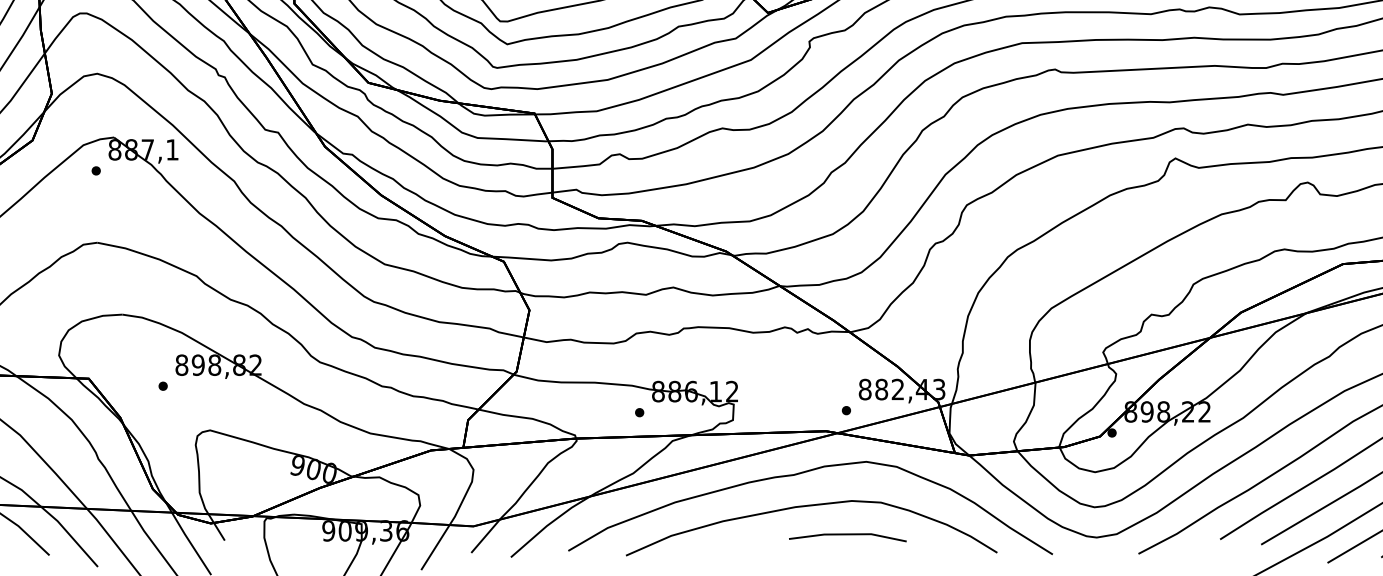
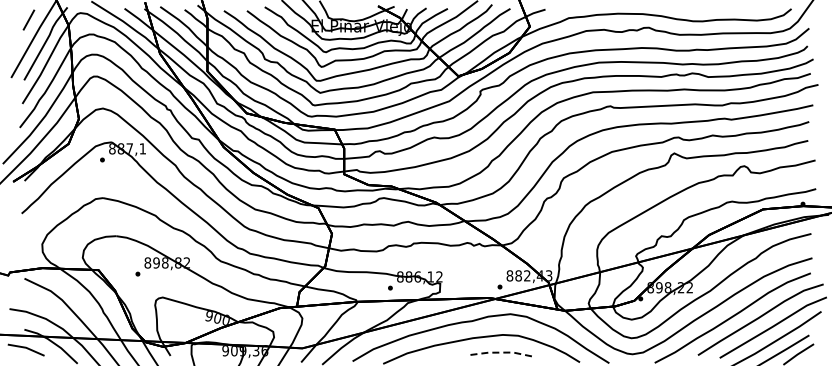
line: (849, 534) -> (501, 352), solid -> dashed

